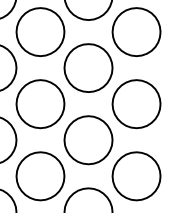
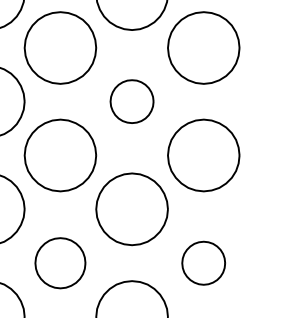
part: (88, 67) -> (132, 100), size x0.6
part: (40, 176) -> (60, 263), size x0.7
part: (136, 176) -> (203, 263), size x0.6

